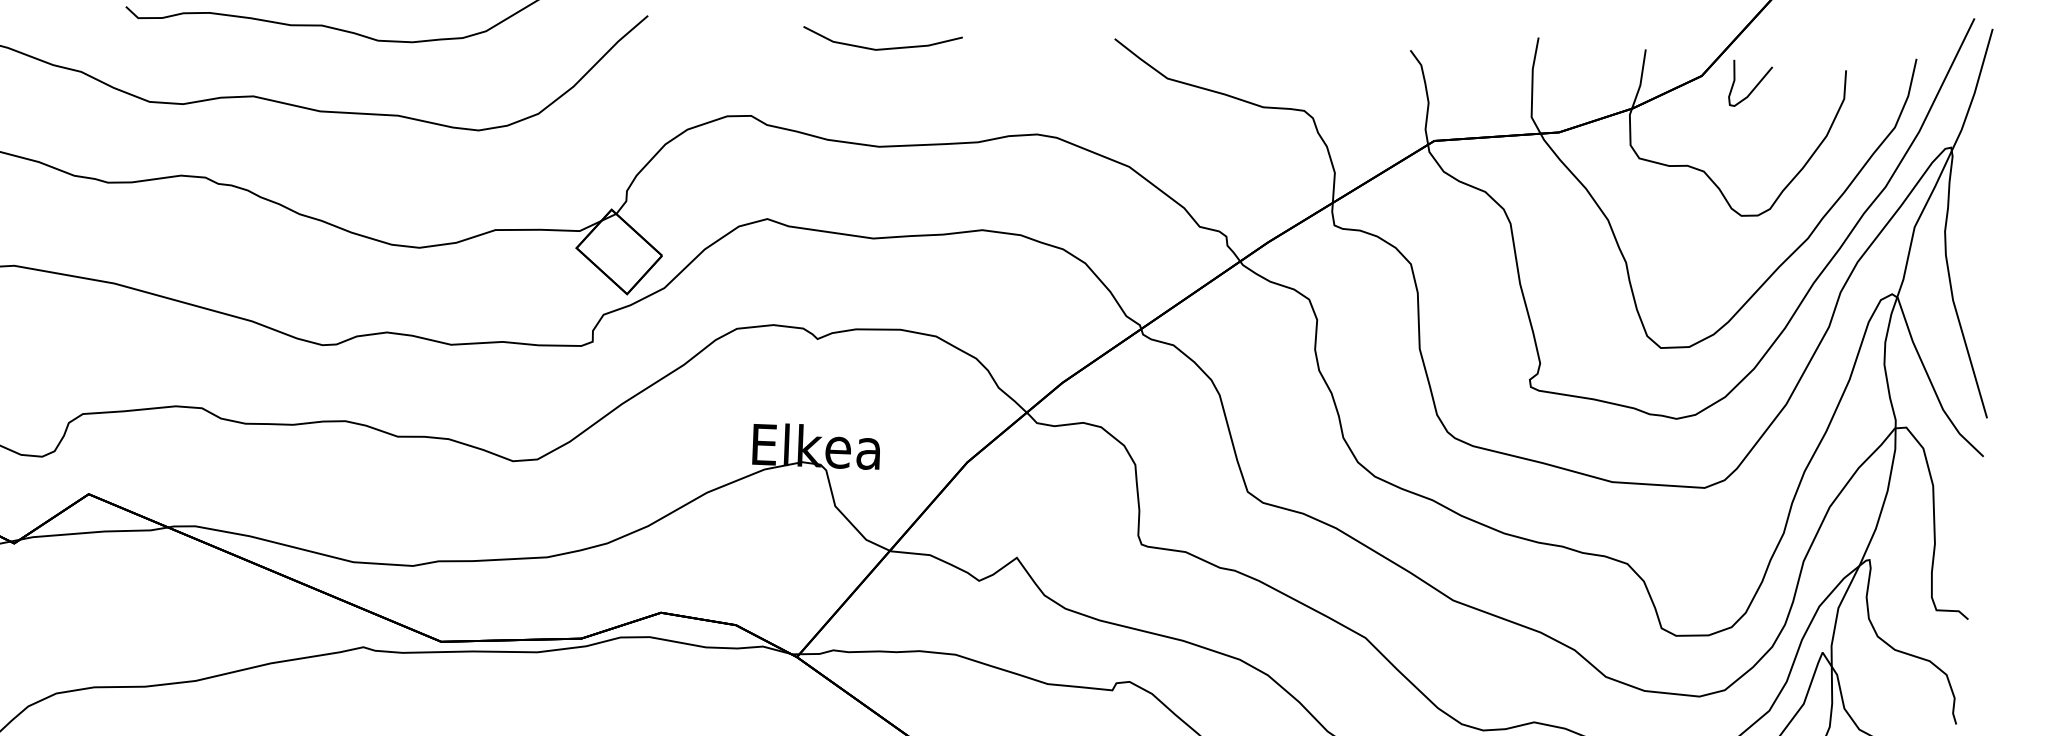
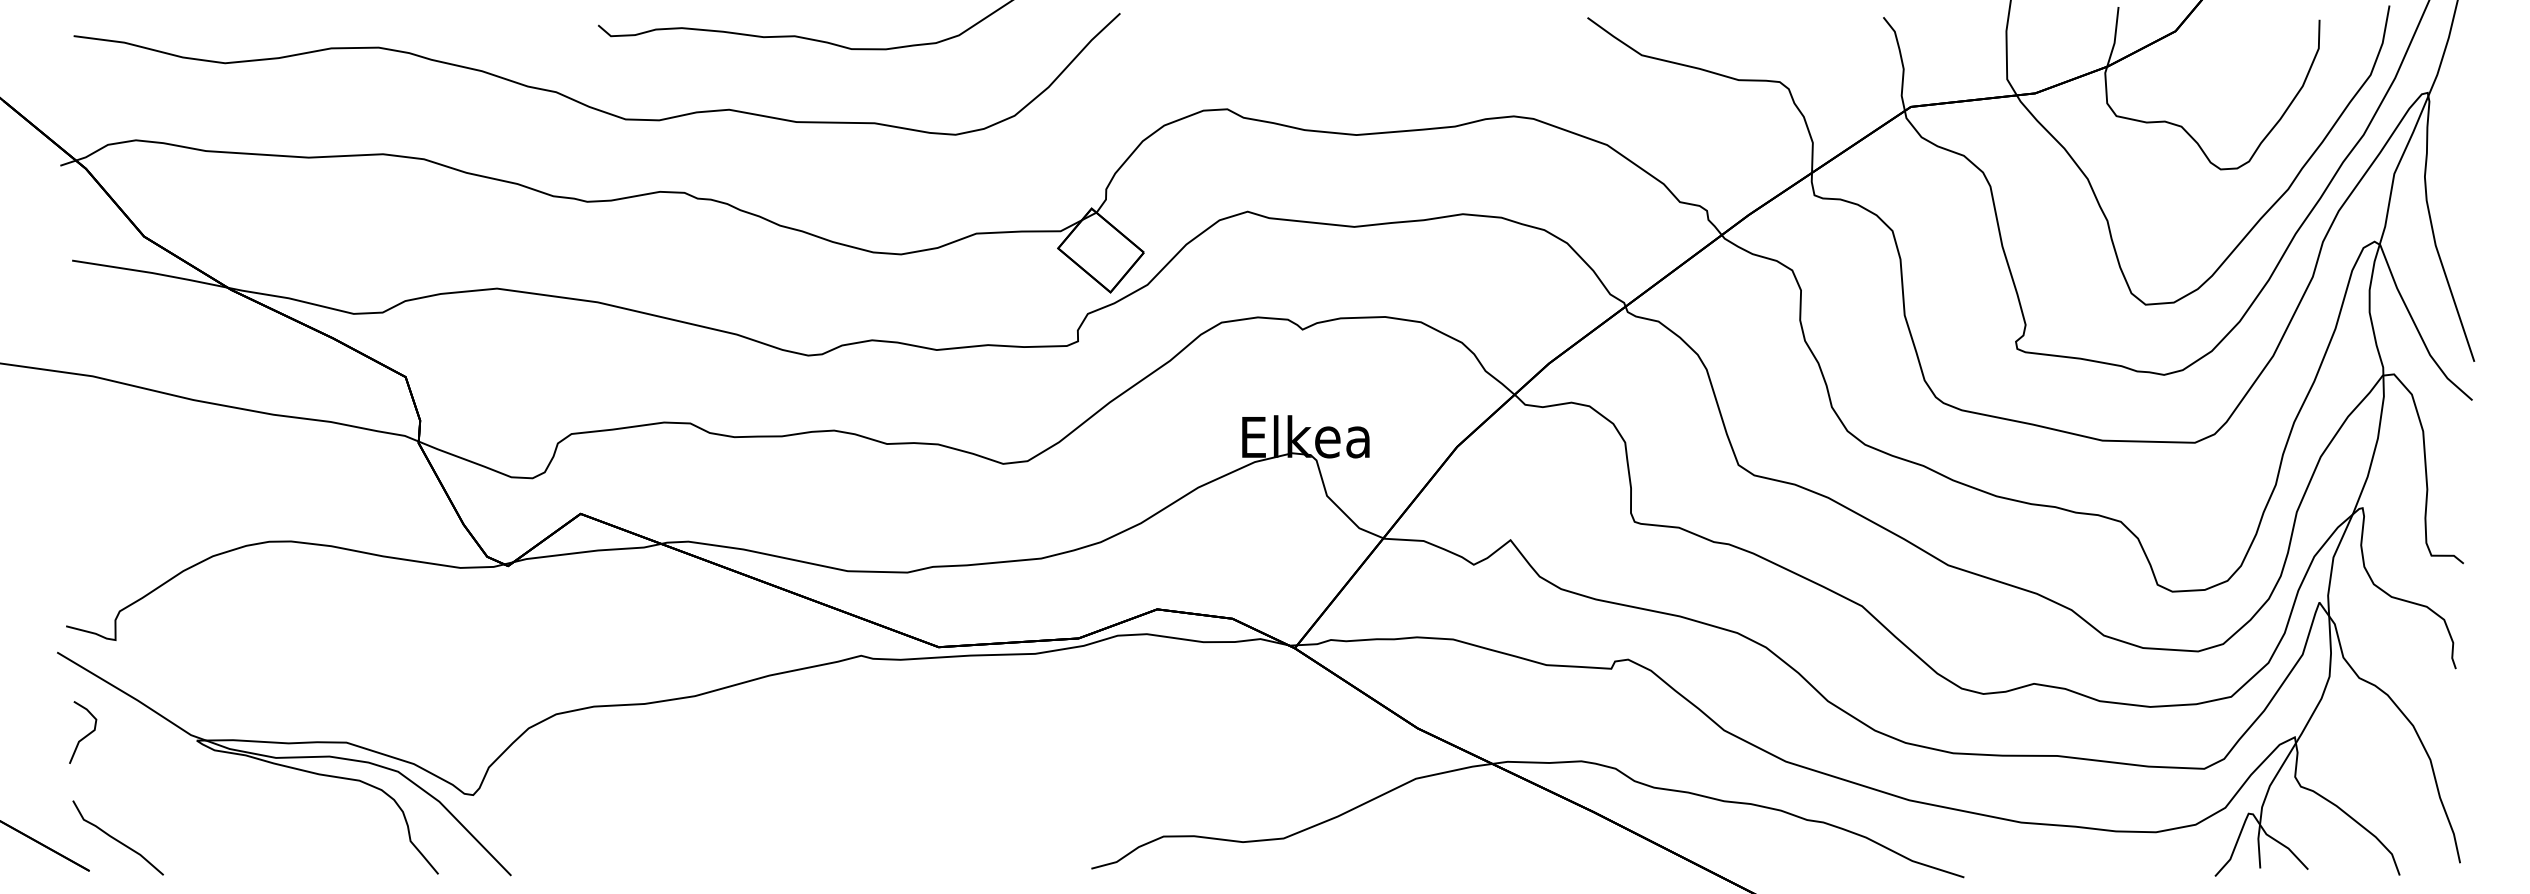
line: (882, 48) -> (1355, 36), removed
curve: (1754, 87) -> (2228, 40), removed

